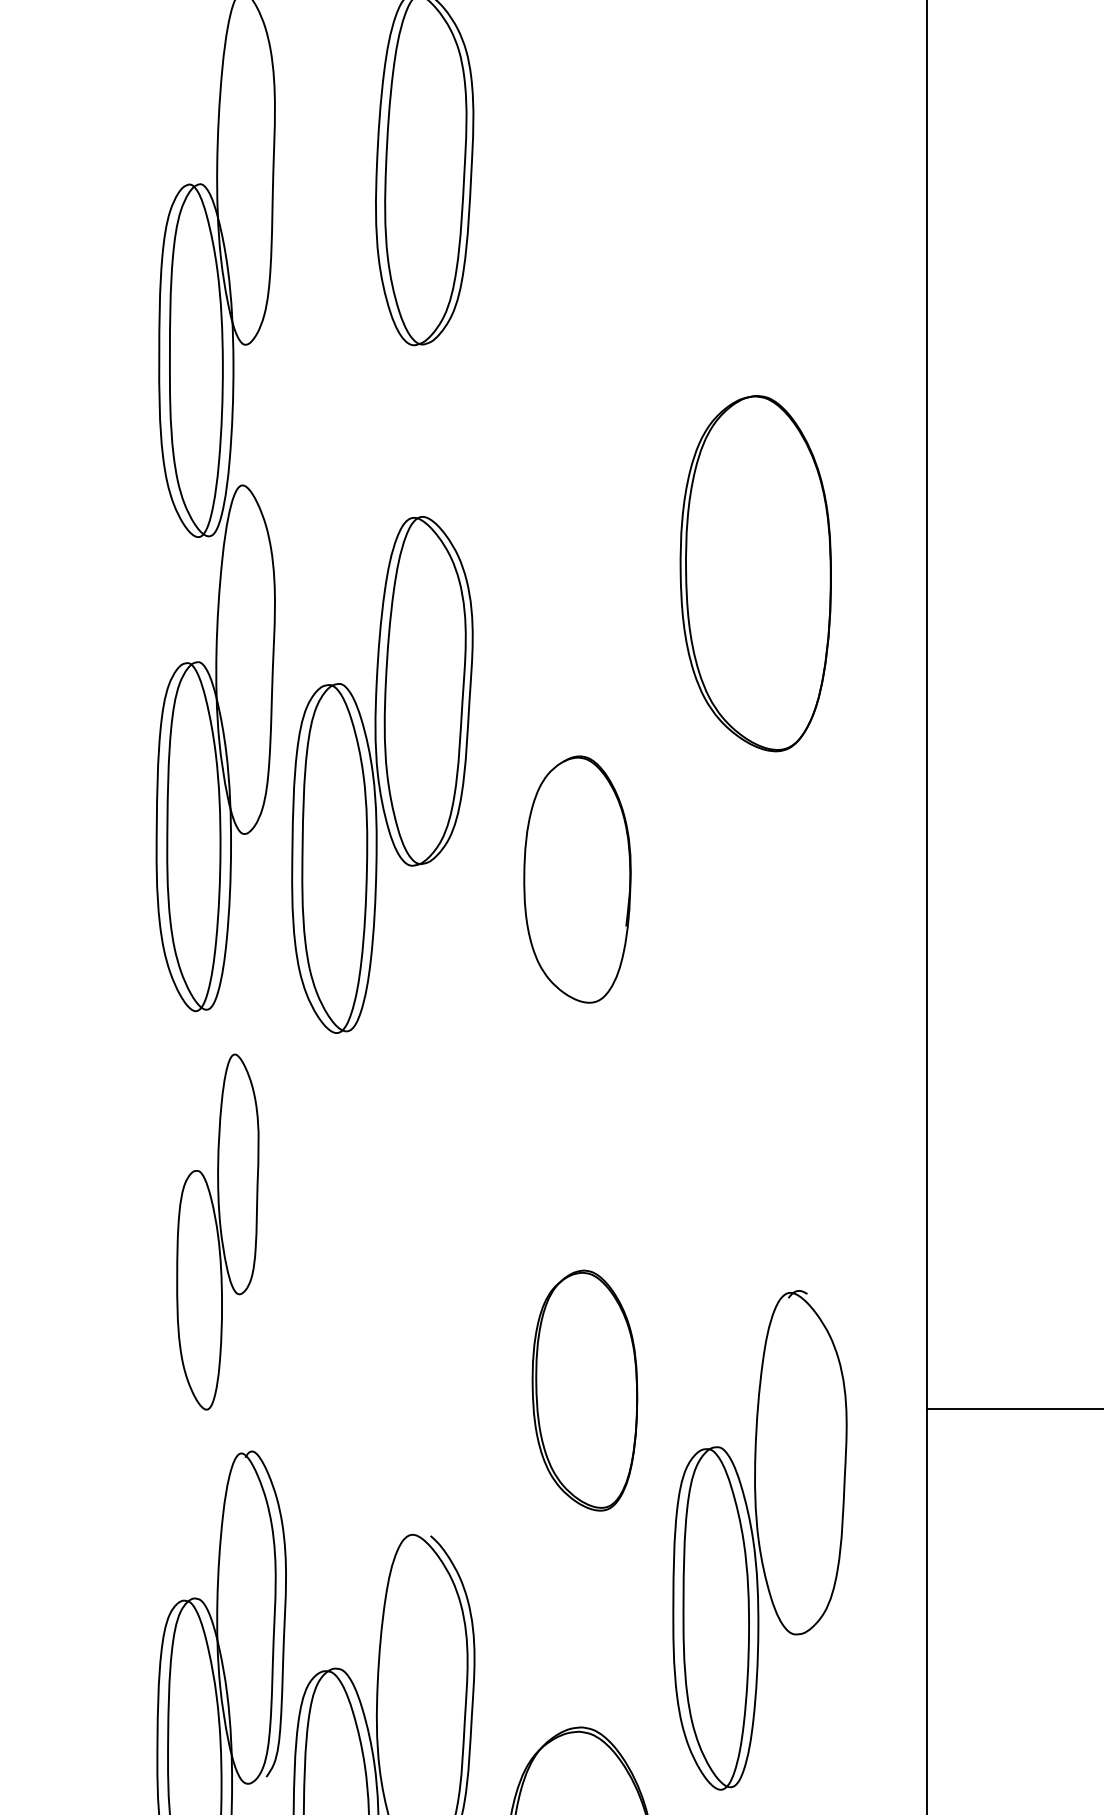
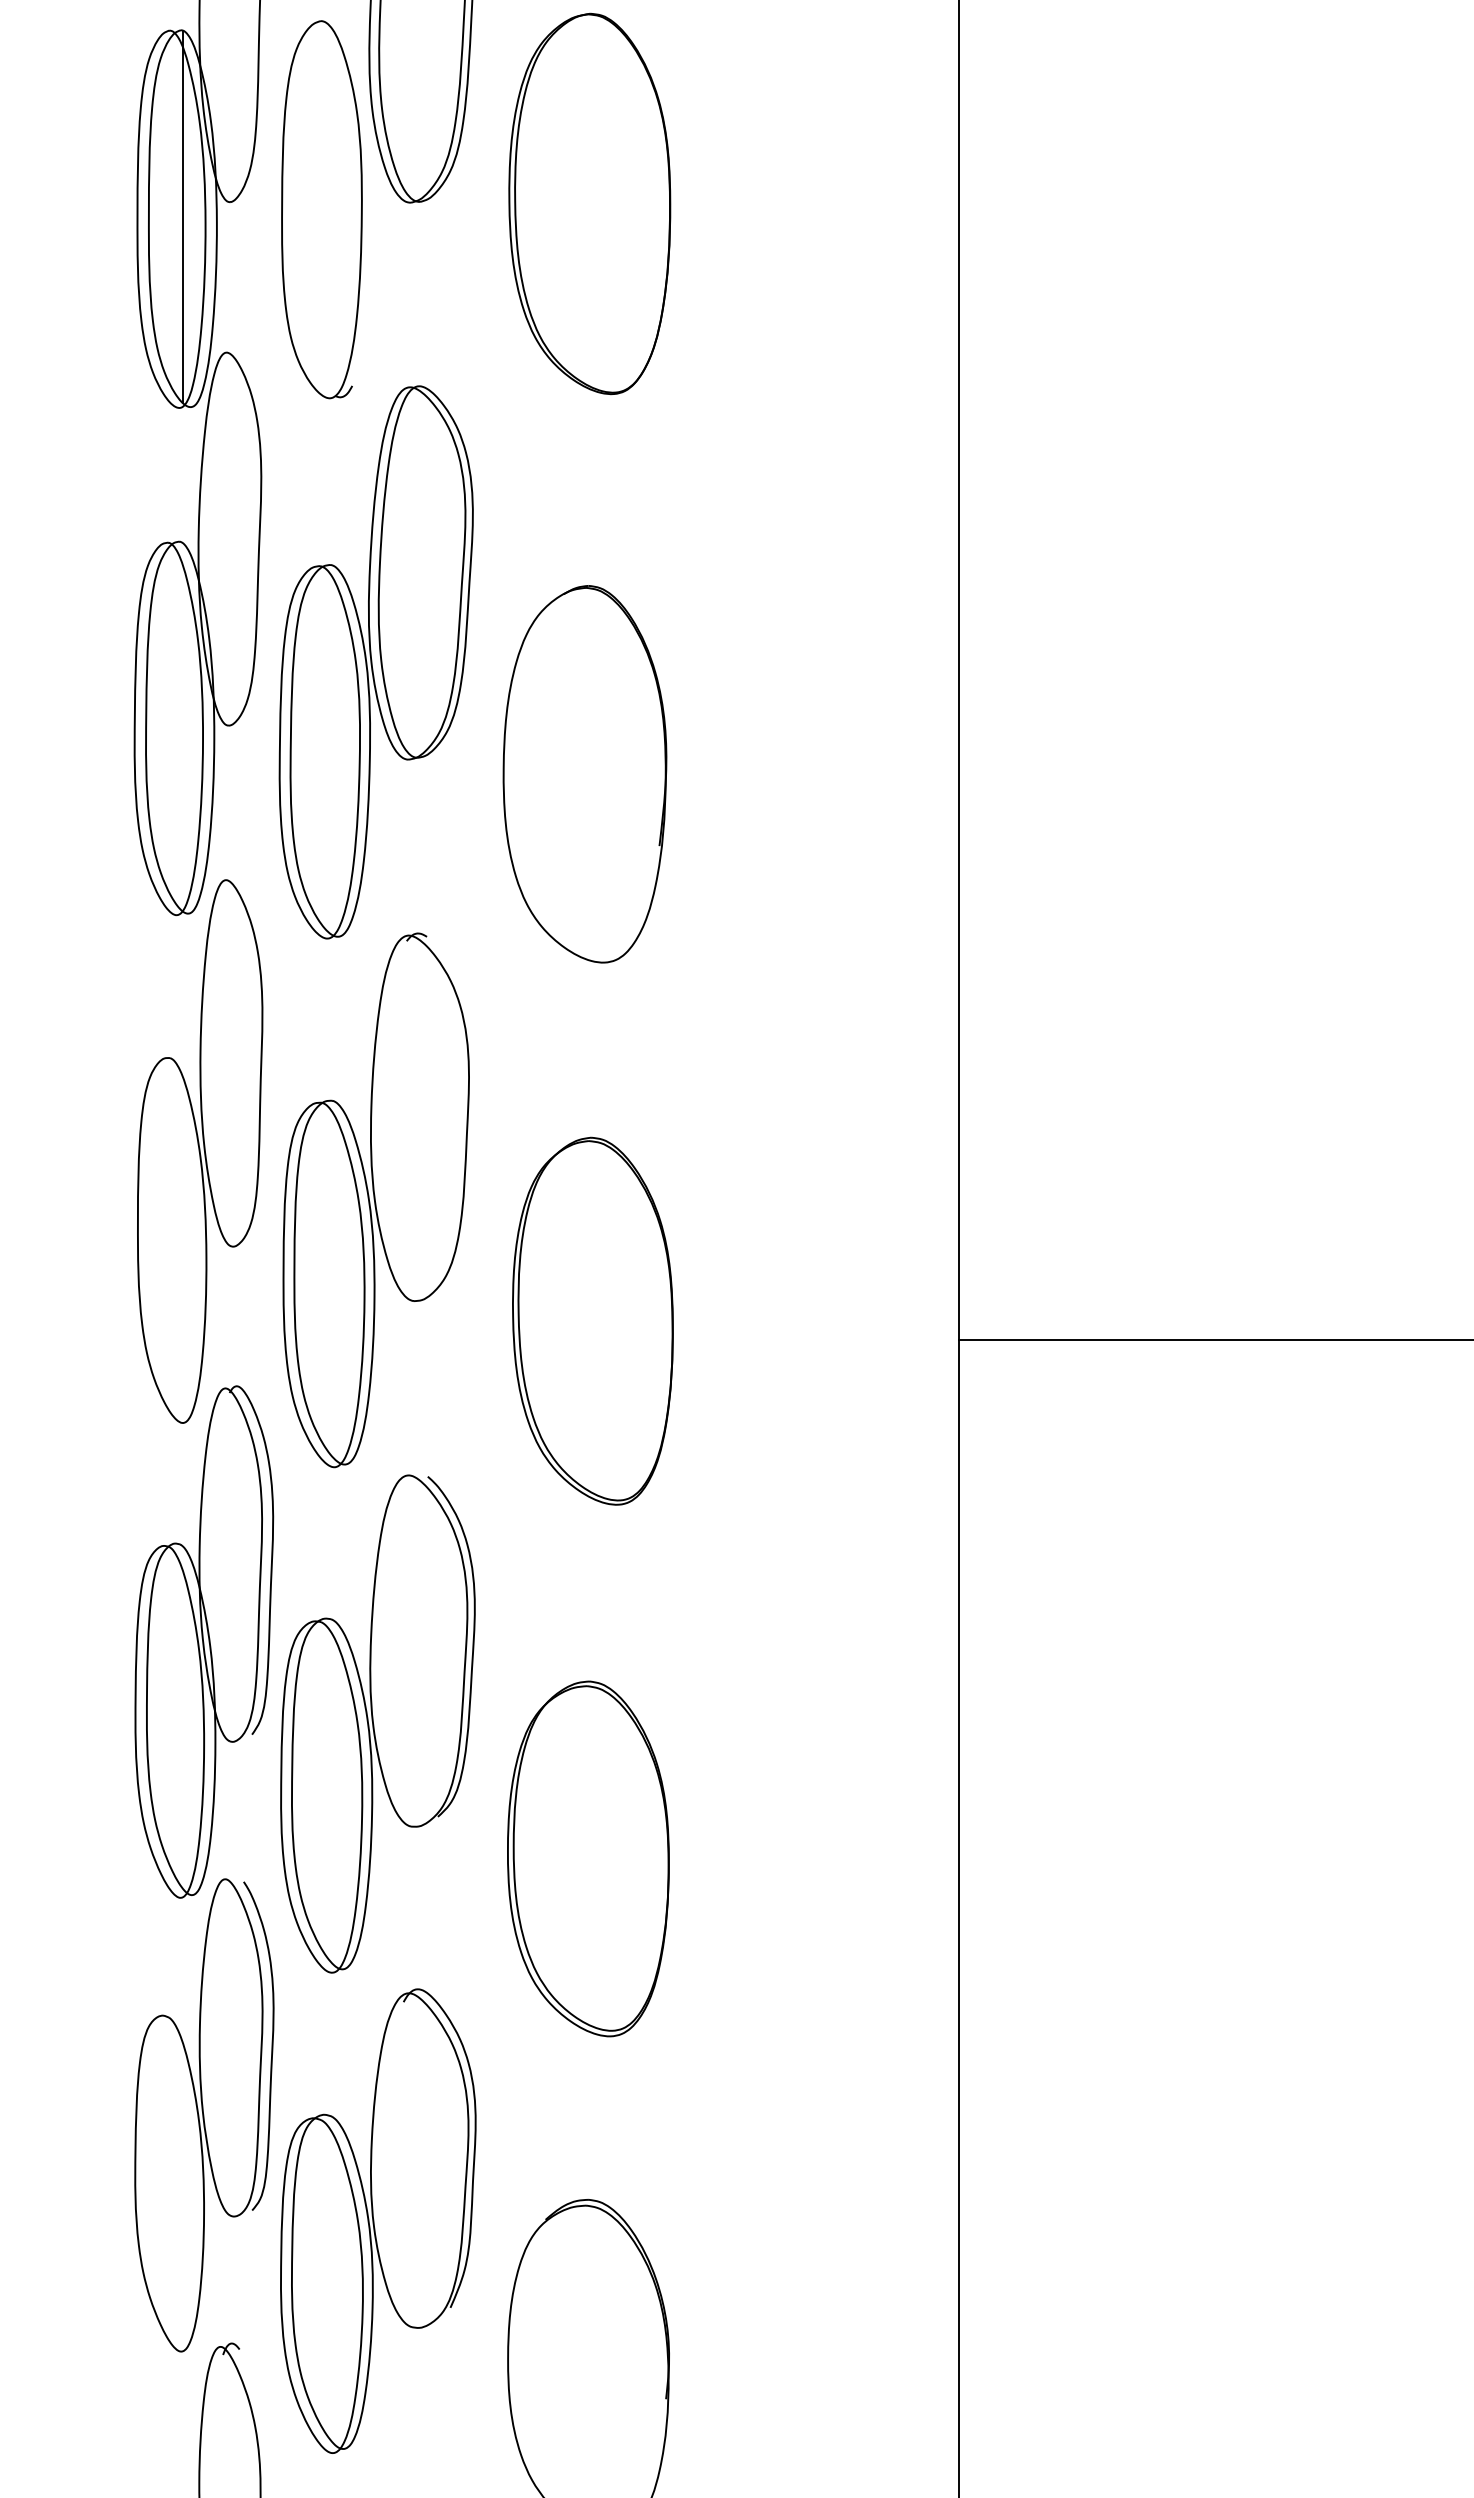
part: (331, 351) -> (321, 209), added
line: (201, 358) -> (182, 216), added
part: (755, 573) -> (589, 203), moved
part: (577, 879) -> (584, 774), size x1.43
part: (218, 1232) -> (200, 1151), size x1.43
part: (584, 1389) -> (592, 1320), size x1.43
part: (759, 1540) -> (375, 1200), moved

